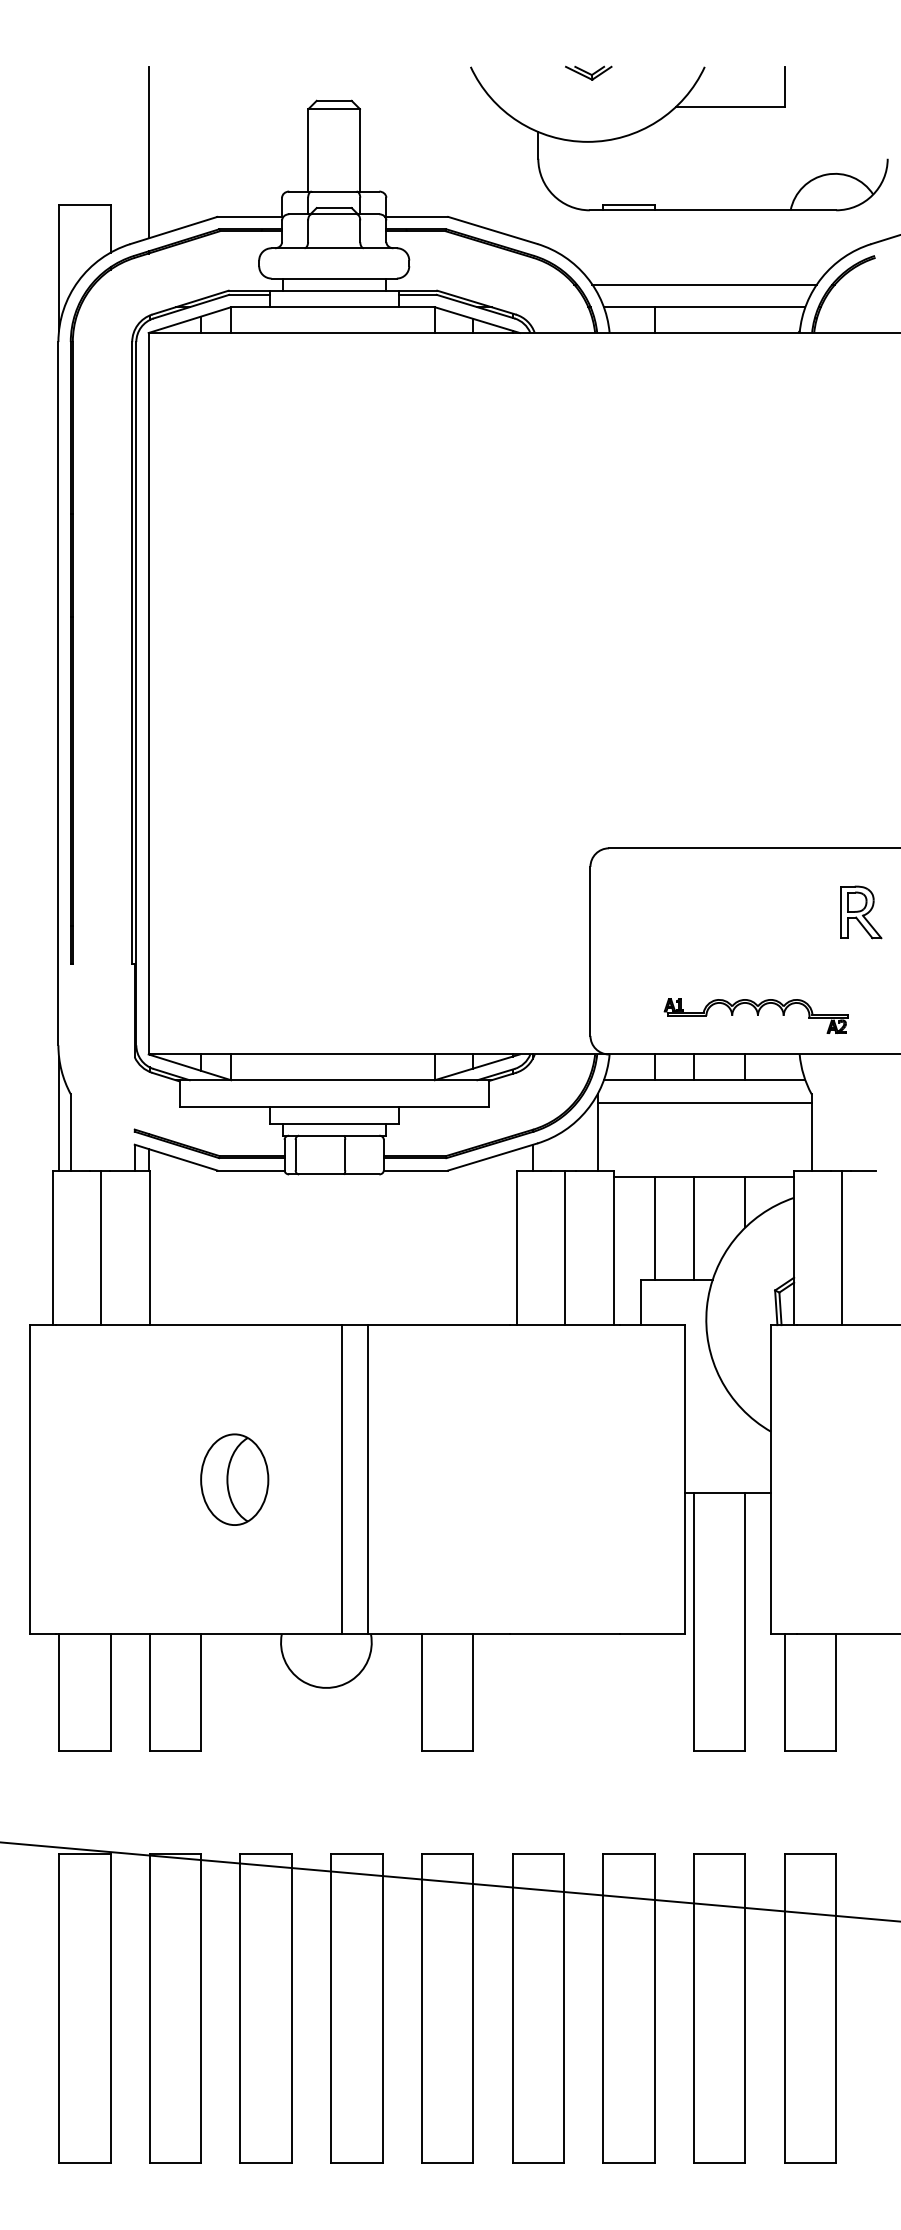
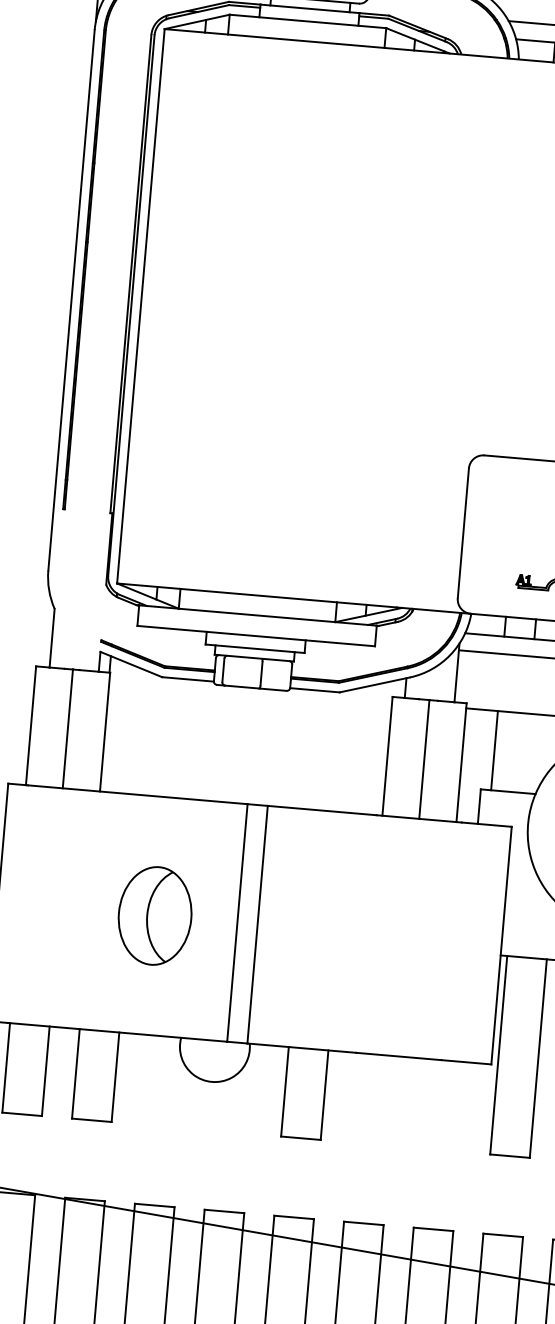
line: (59, 1113) -> (44, 622), removed
line: (693, 1228) -> (524, 753), removed
part: (234, 1479) -> (155, 915), size x1.4

